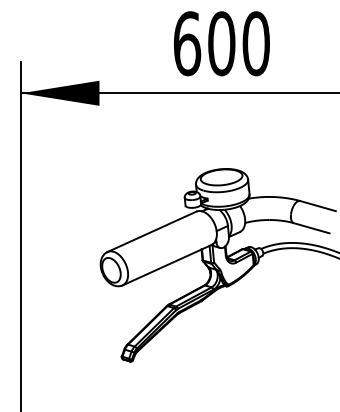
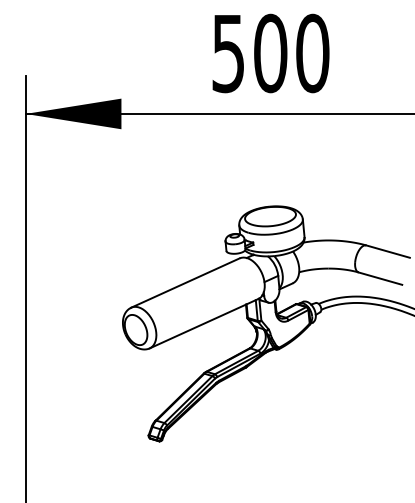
text: (187, 43) -> (228, 53), 600 -> 500

